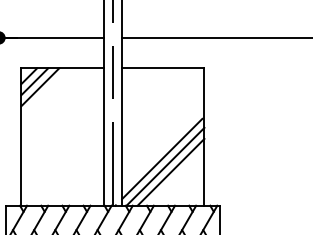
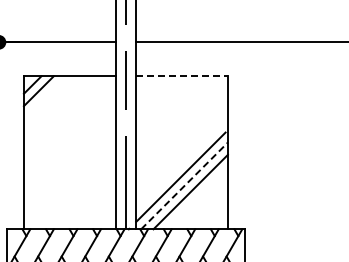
line: (163, 68) -> (182, 76), solid -> dashed
line: (39, 87) -> (44, 97), removed
line: (165, 166) -> (184, 185), solid -> dashed

